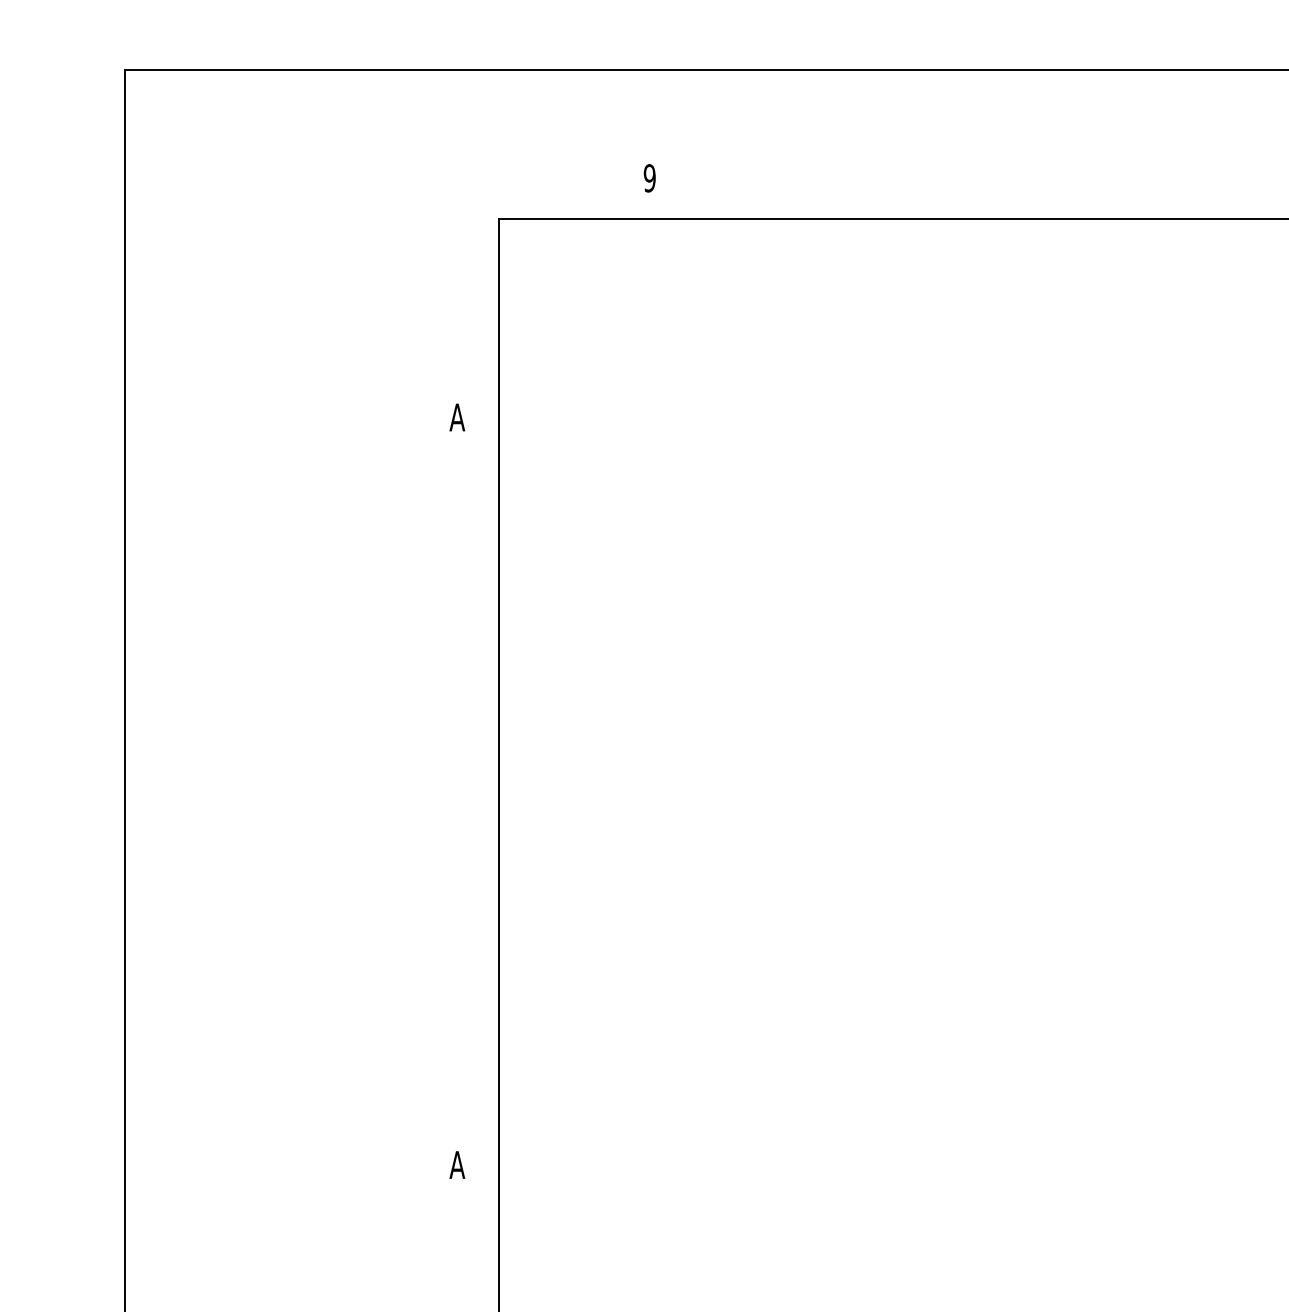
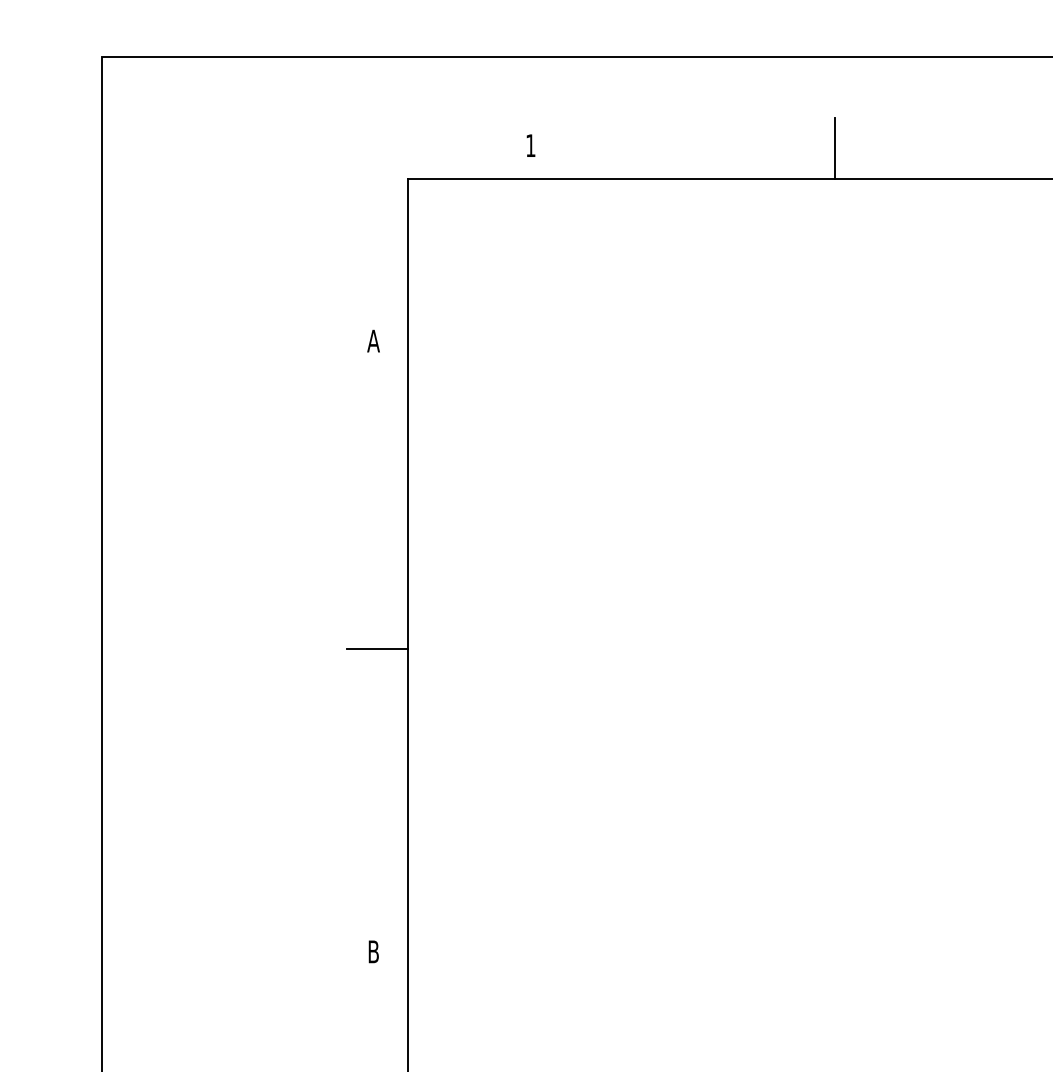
text: (649, 178) -> (530, 145), 9 -> 1
line: (1022, 181) -> (835, 148), added
line: (460, 794) -> (376, 649), added
text: (457, 1164) -> (373, 951), A -> B

